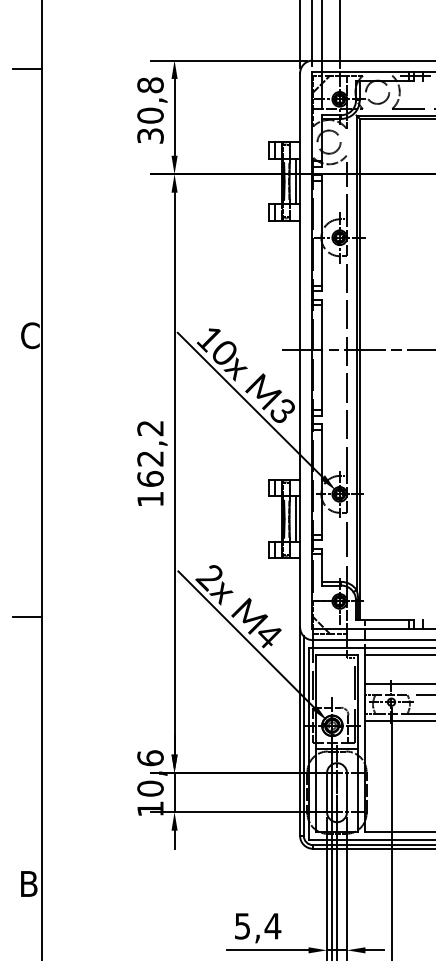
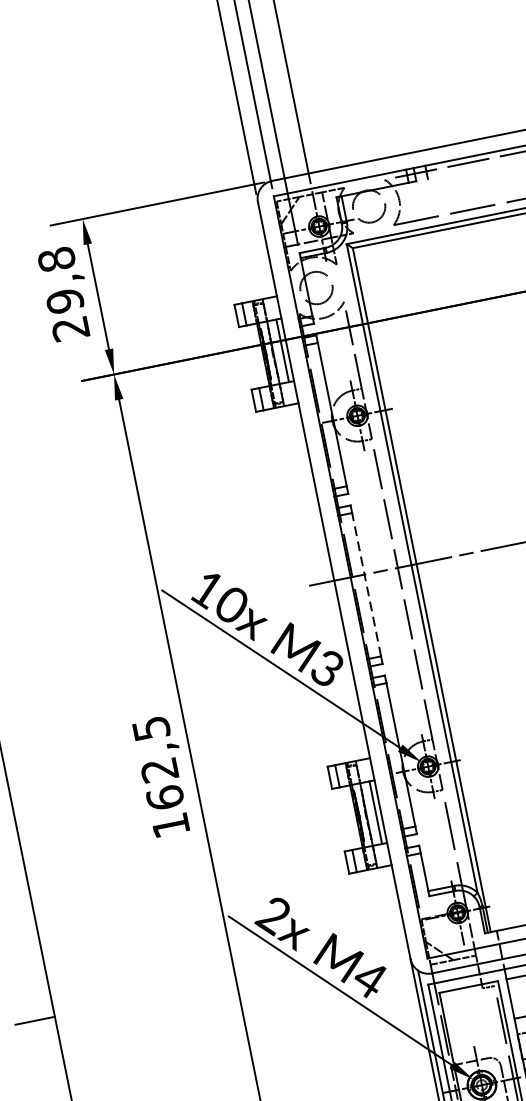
text: (150, 125) -> (67, 314), 30,8 -> 29,8
line: (322, 357) -> (366, 584), solid -> dashed
text: (150, 428) -> (151, 728), 162,2 -> 162,5

